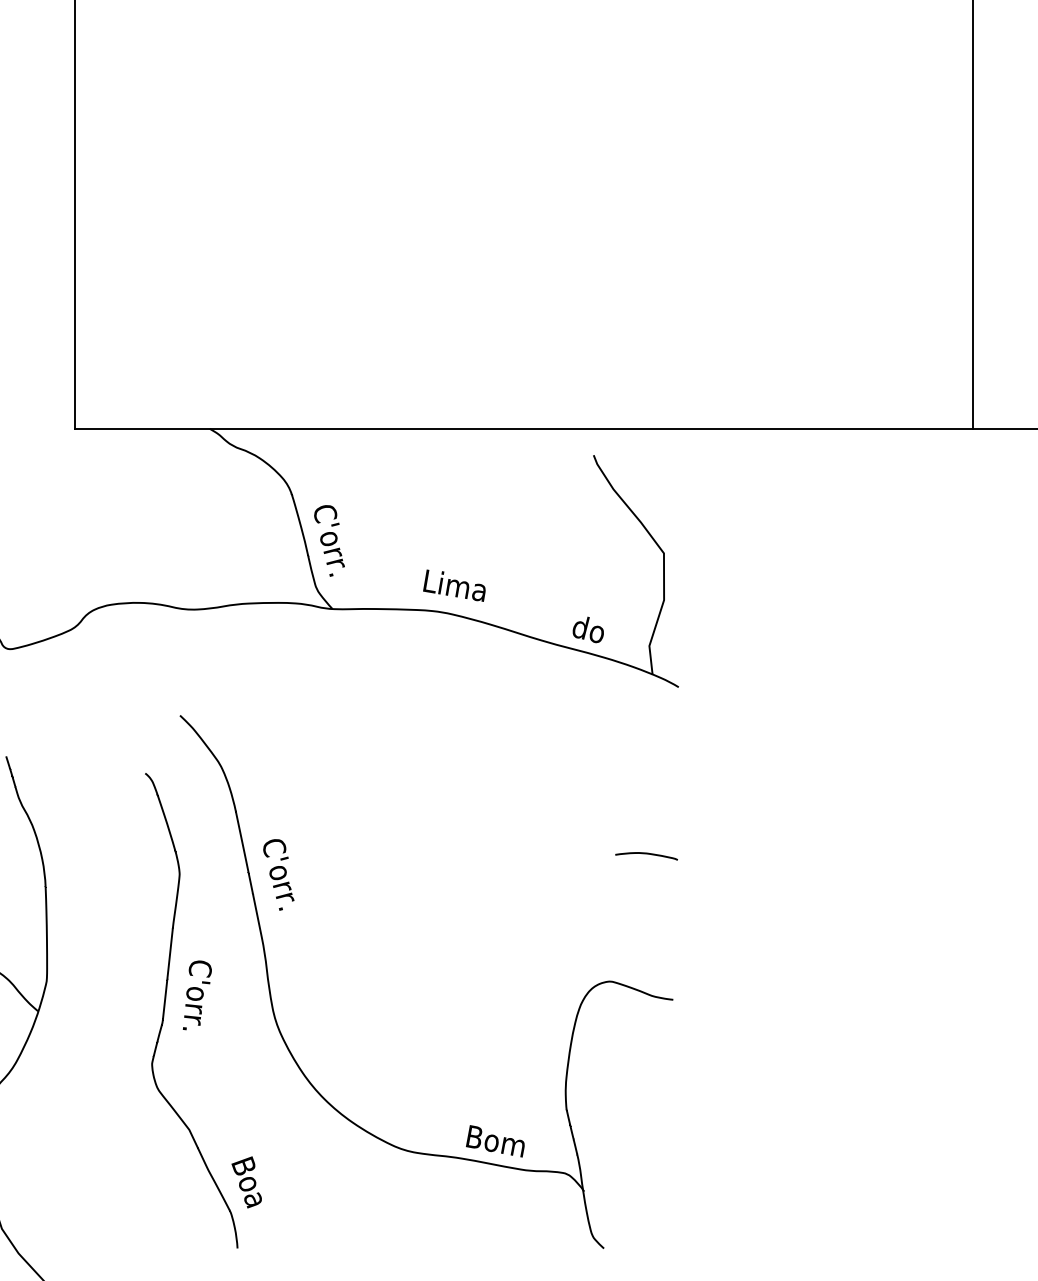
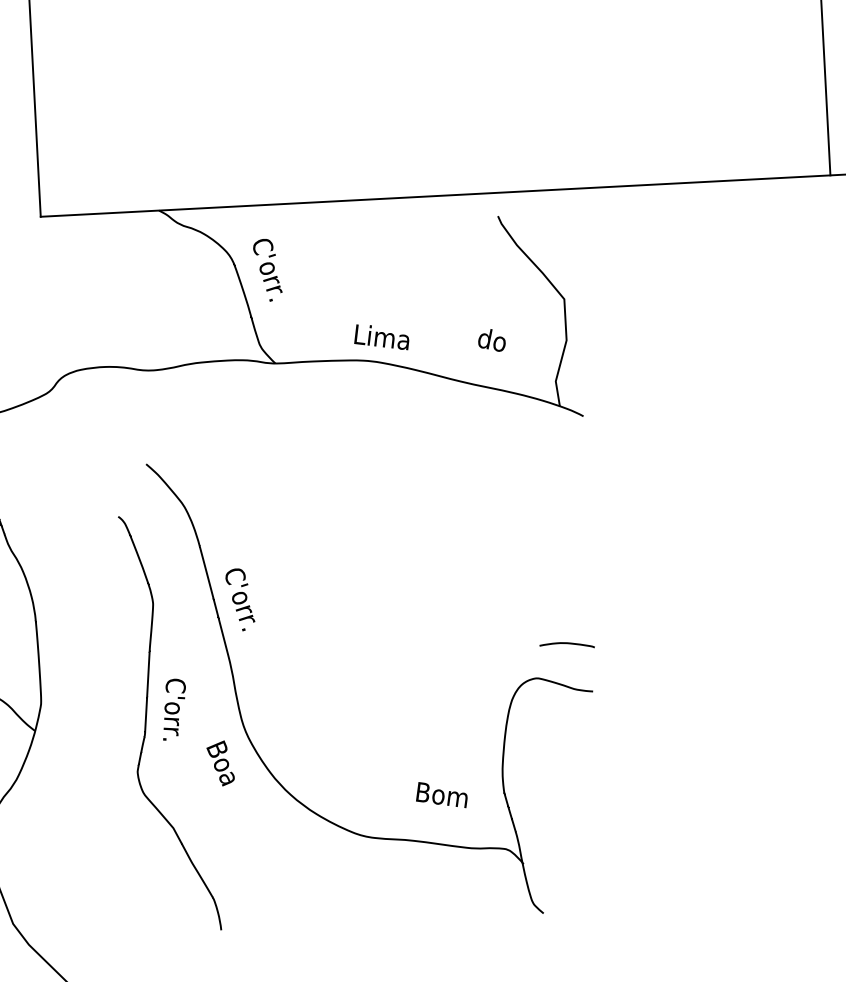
text: (329, 540) -> (267, 269), moved
text: (587, 629) -> (491, 340), moved
curve: (646, 854) -> (567, 644), moved
text: (495, 1141) -> (441, 795), moved
text: (246, 1182) -> (220, 763), moved

